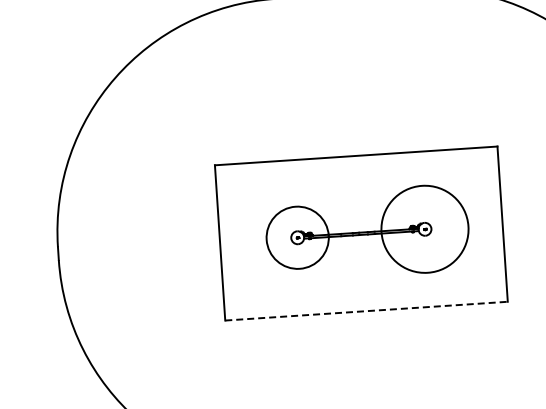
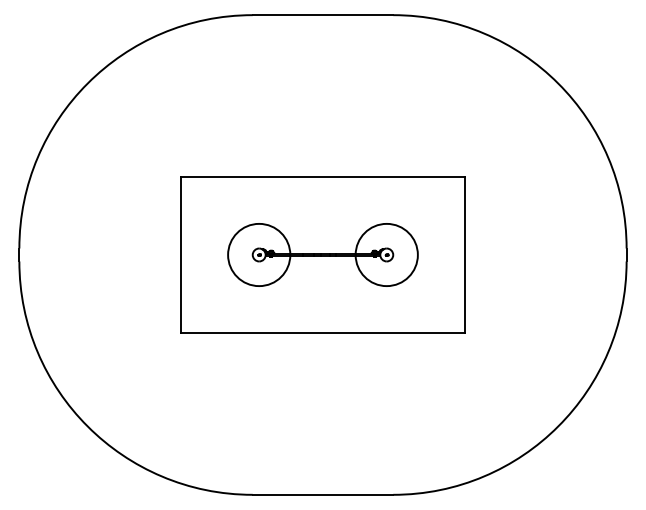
circle: (424, 228) -> (386, 254), size x0.71
line: (366, 310) -> (323, 332), dashed -> solid

